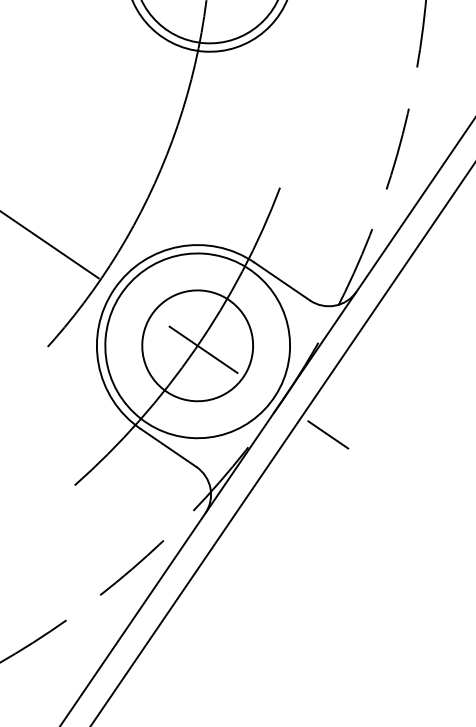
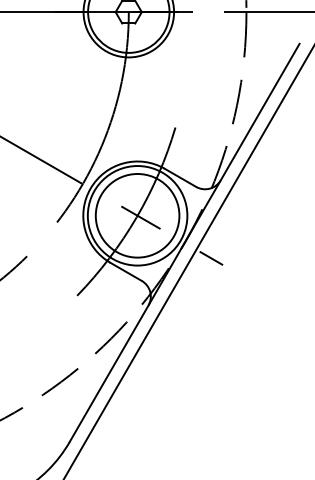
circle: (197, 345) -> (137, 215), size x1.4

